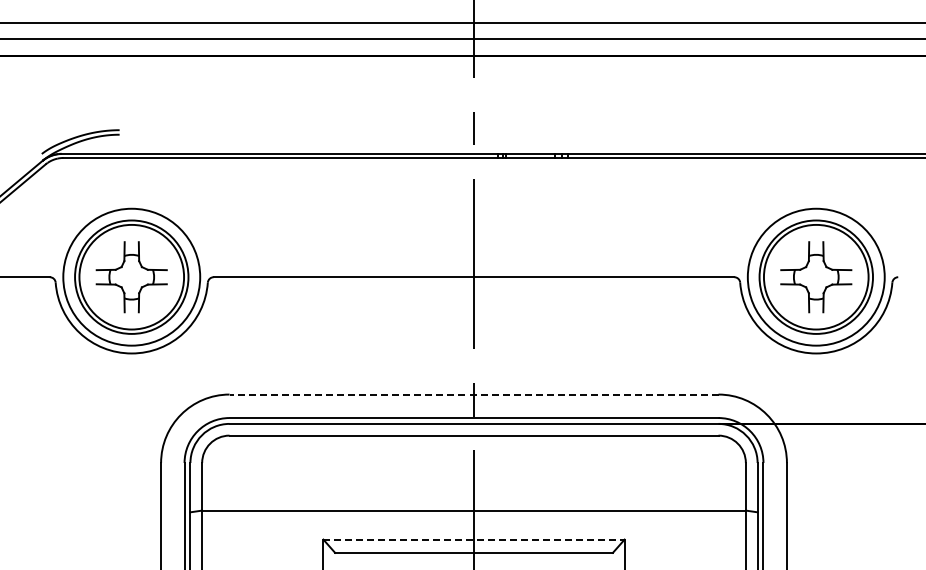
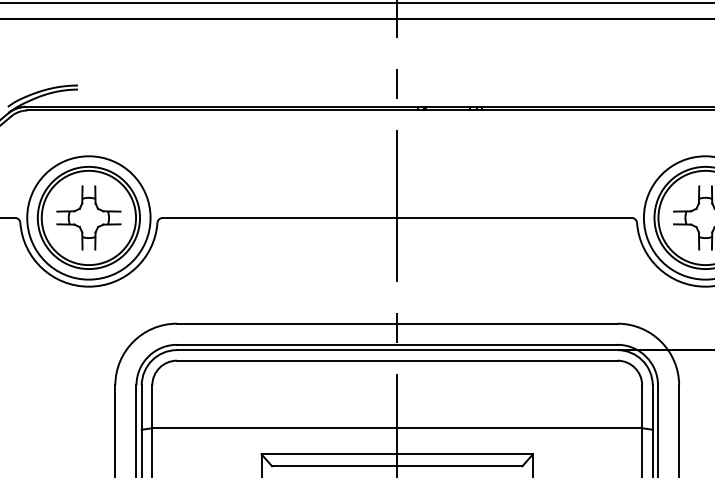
line: (473, 394) -> (396, 323), dashed -> solid
line: (474, 539) -> (397, 454), dashed -> solid

